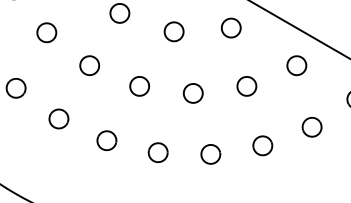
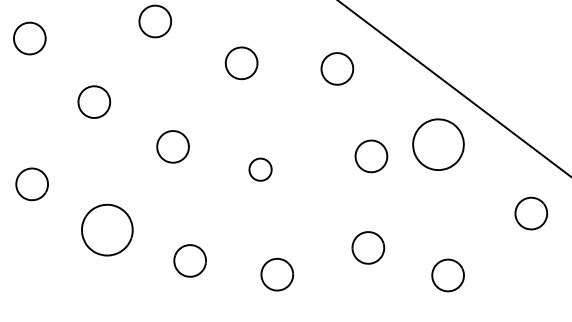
part: (296, 65) -> (438, 144), size x1.6
part: (246, 86) -> (370, 156), moved
part: (192, 93) -> (259, 169), size x0.7
part: (311, 126) -> (447, 274), moved
part: (106, 140) -> (106, 229), size x1.6
part: (262, 145) -> (367, 247), moved

